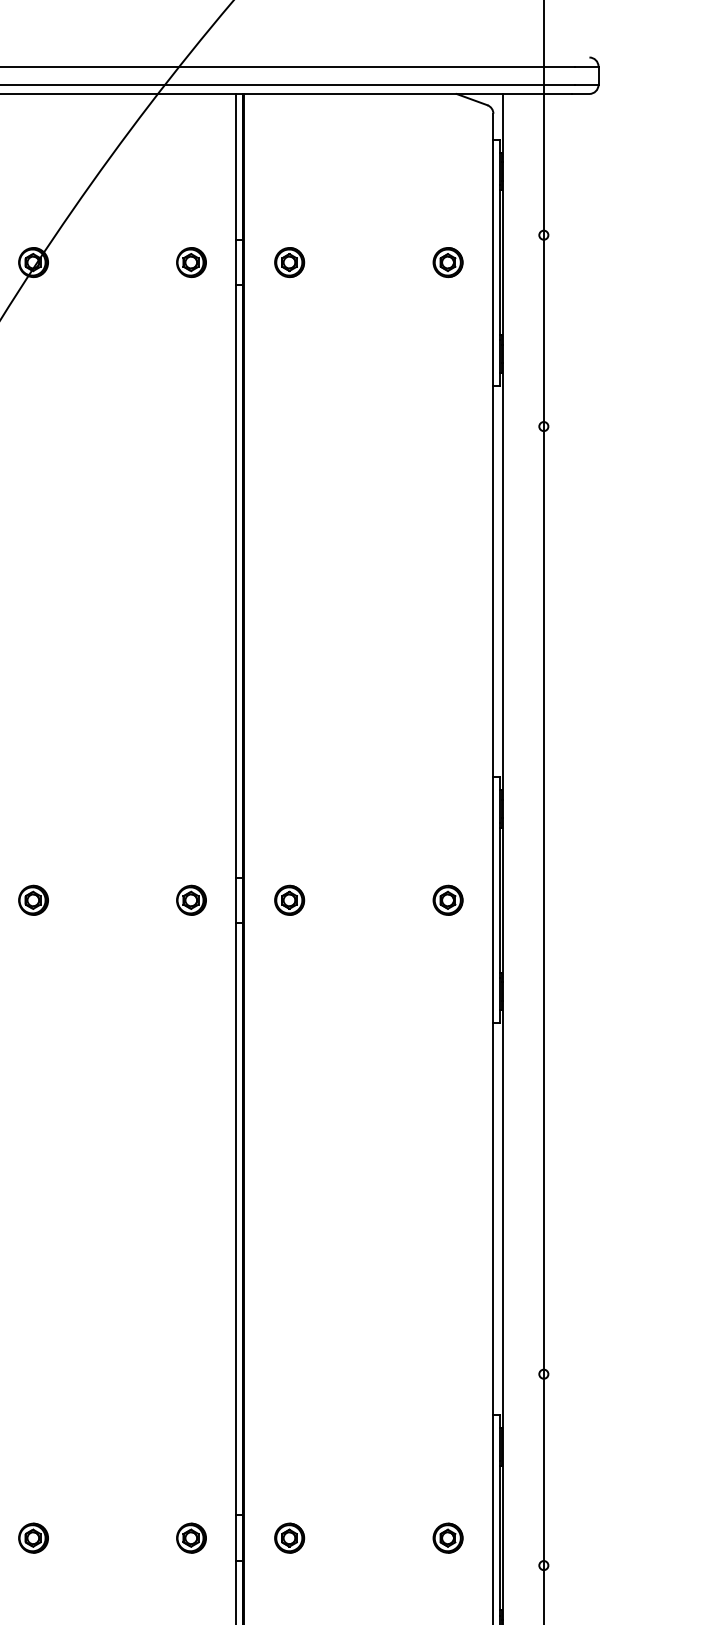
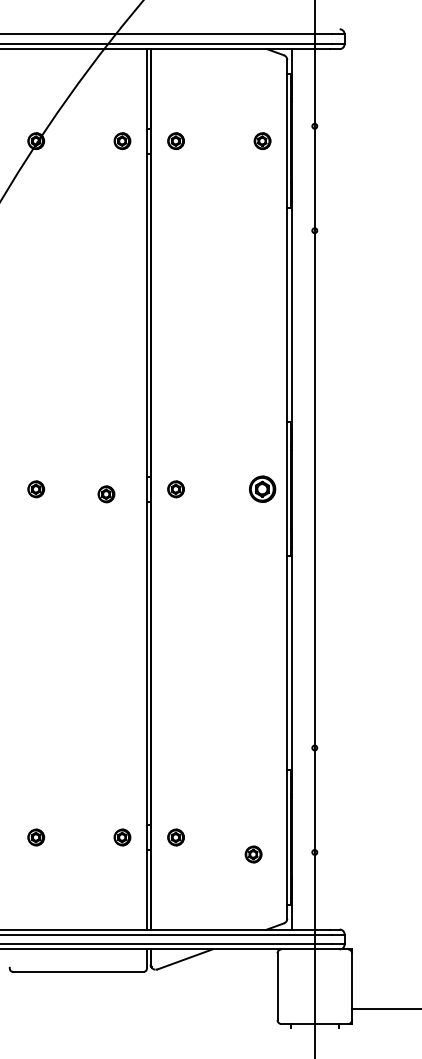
part: (191, 900) -> (106, 494), moved
part: (448, 900) -> (262, 489), size x1.6
part: (448, 1538) -> (253, 854), moved

